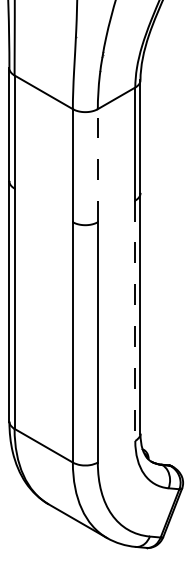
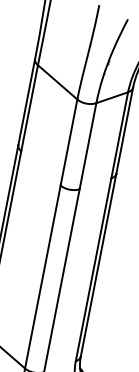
line: (97, 165) -> (87, 146), dashed -> solid
line: (135, 321) -> (93, 270), dashed -> solid

